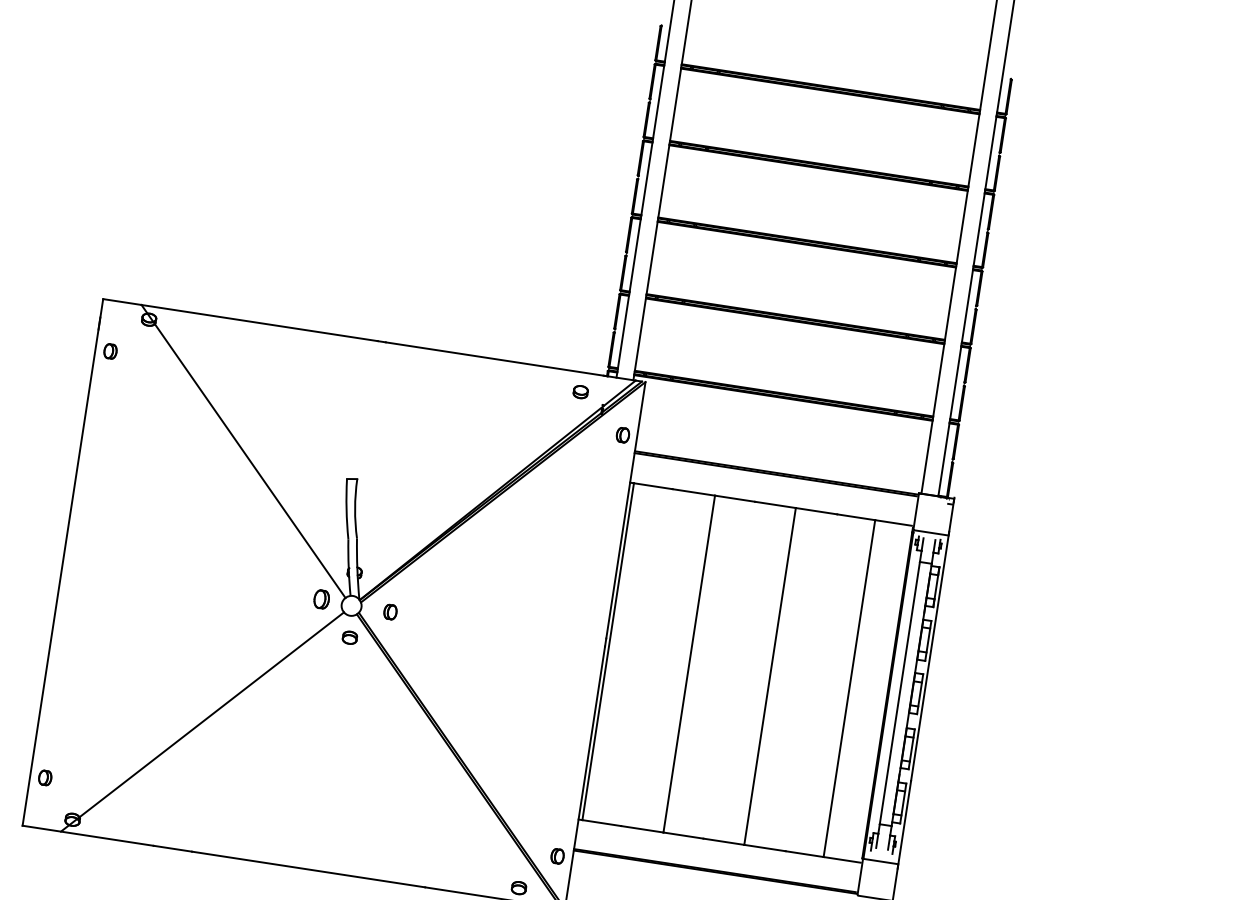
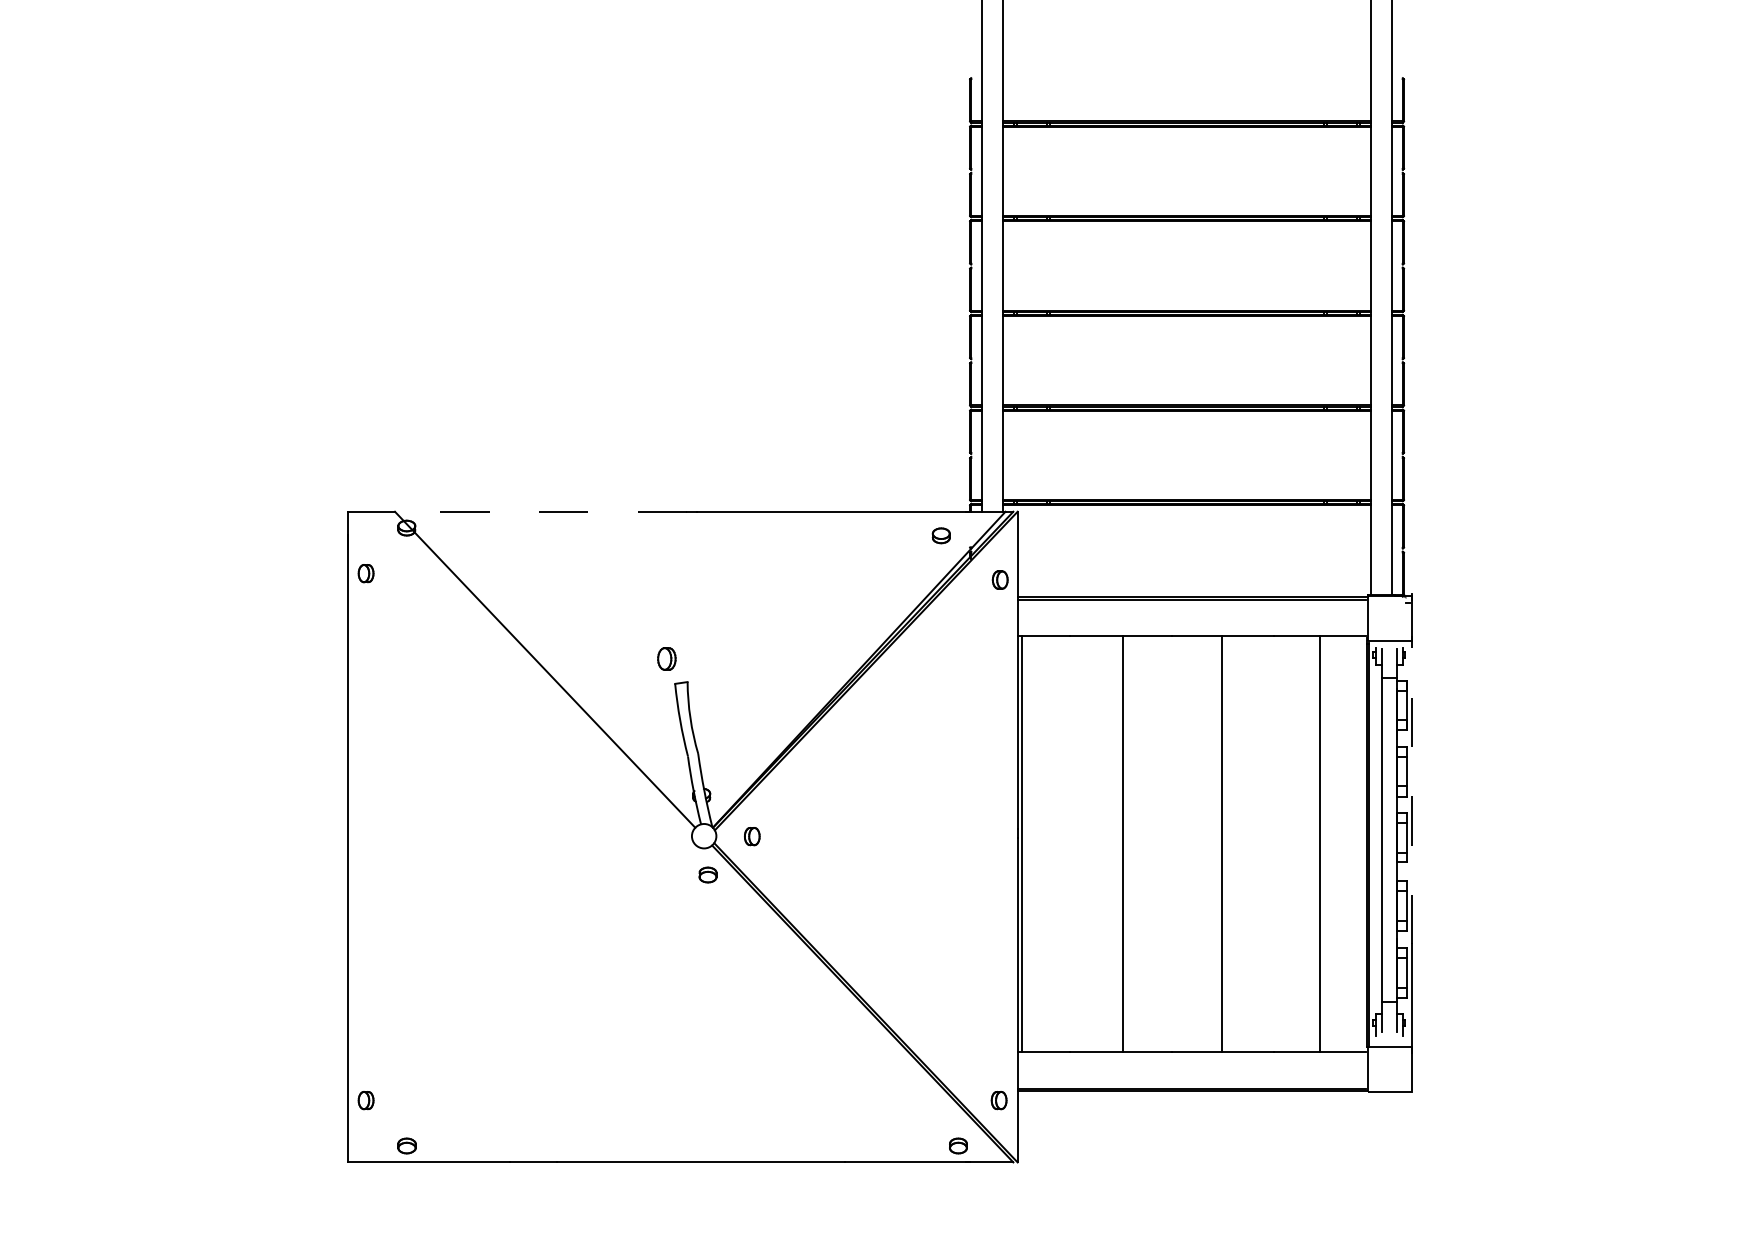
line: (259, 322) -> (540, 511), solid -> dashed
part: (321, 599) -> (666, 658), moved
line: (929, 656) -> (1411, 790), solid -> dashed
line: (202, 721) -> (545, 1003), removed

